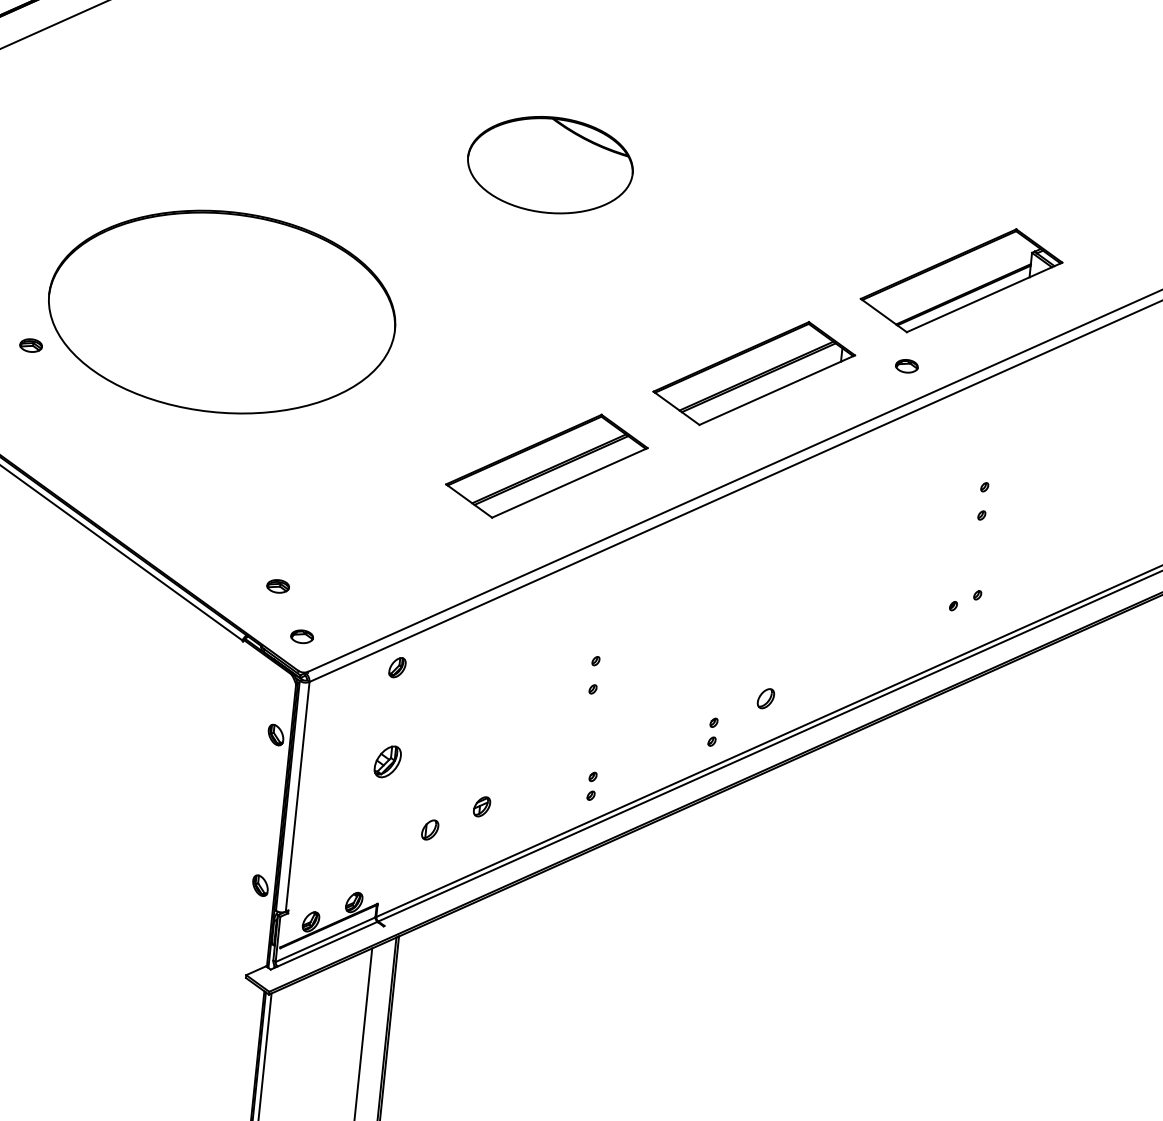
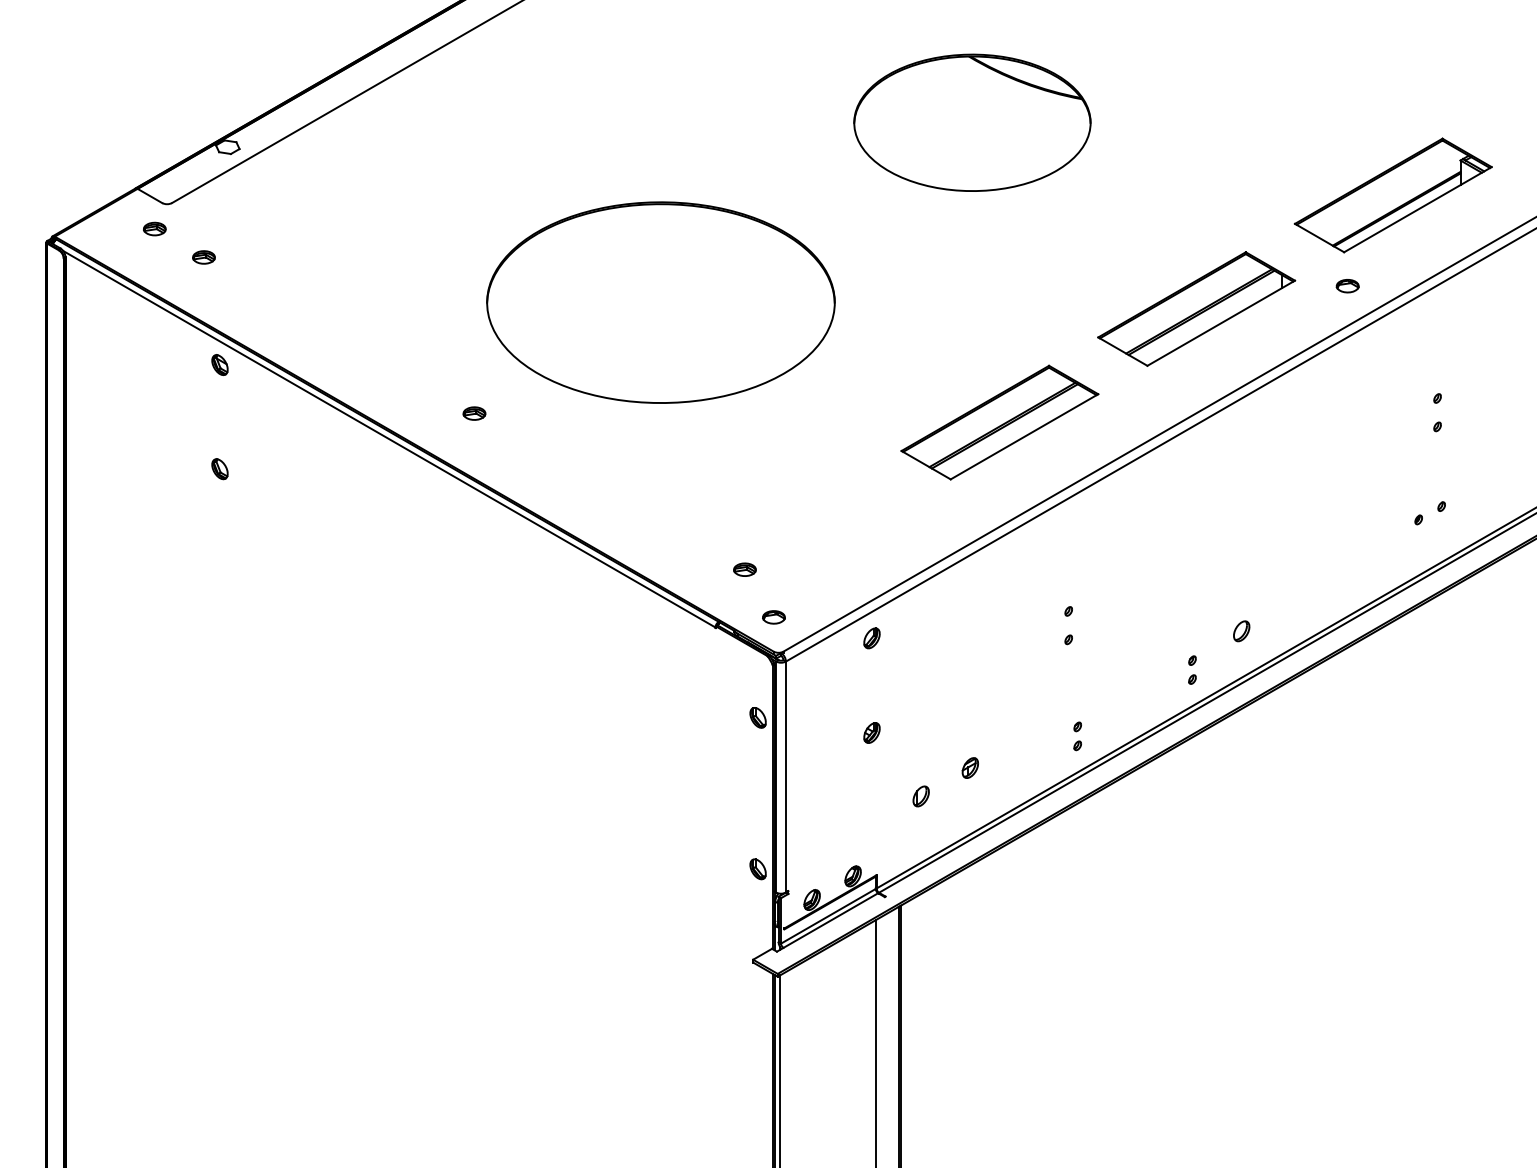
part: (550, 164) -> (972, 122), size x1.43
part: (31, 345) -> (474, 413), moved
part: (387, 761) -> (871, 732), size x0.62

